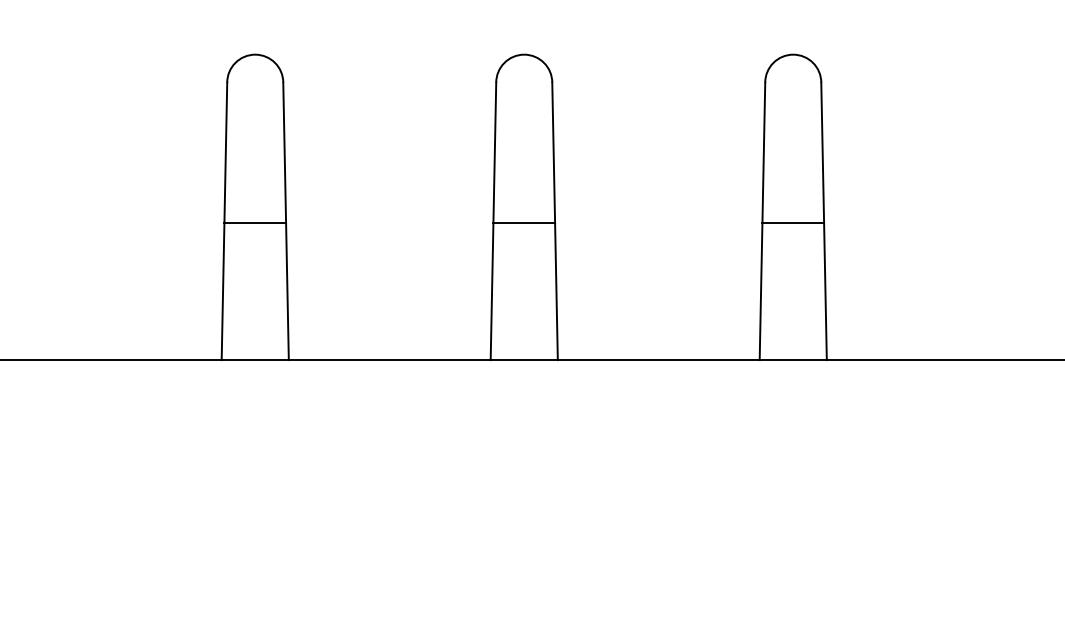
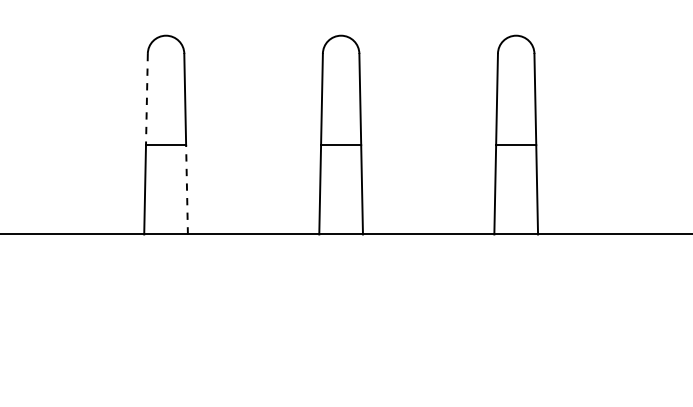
line: (225, 152) -> (146, 99), solid -> dashed
line: (288, 290) -> (187, 189), solid -> dashed

